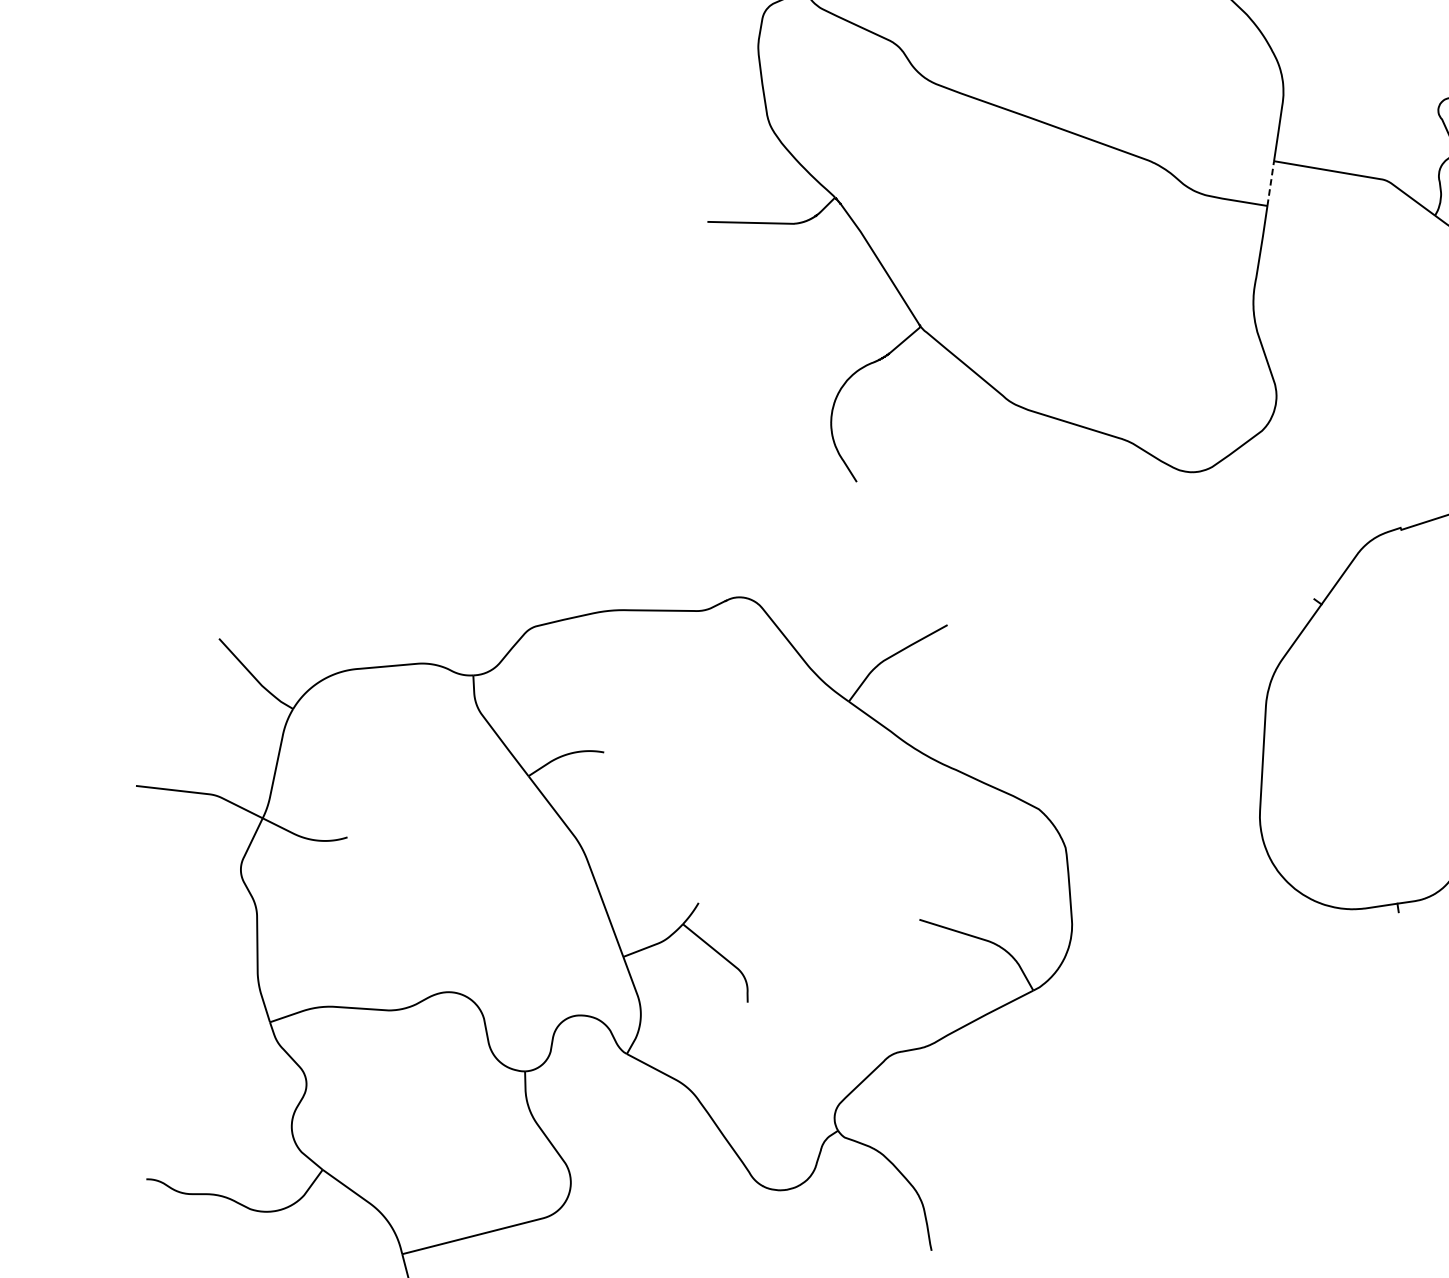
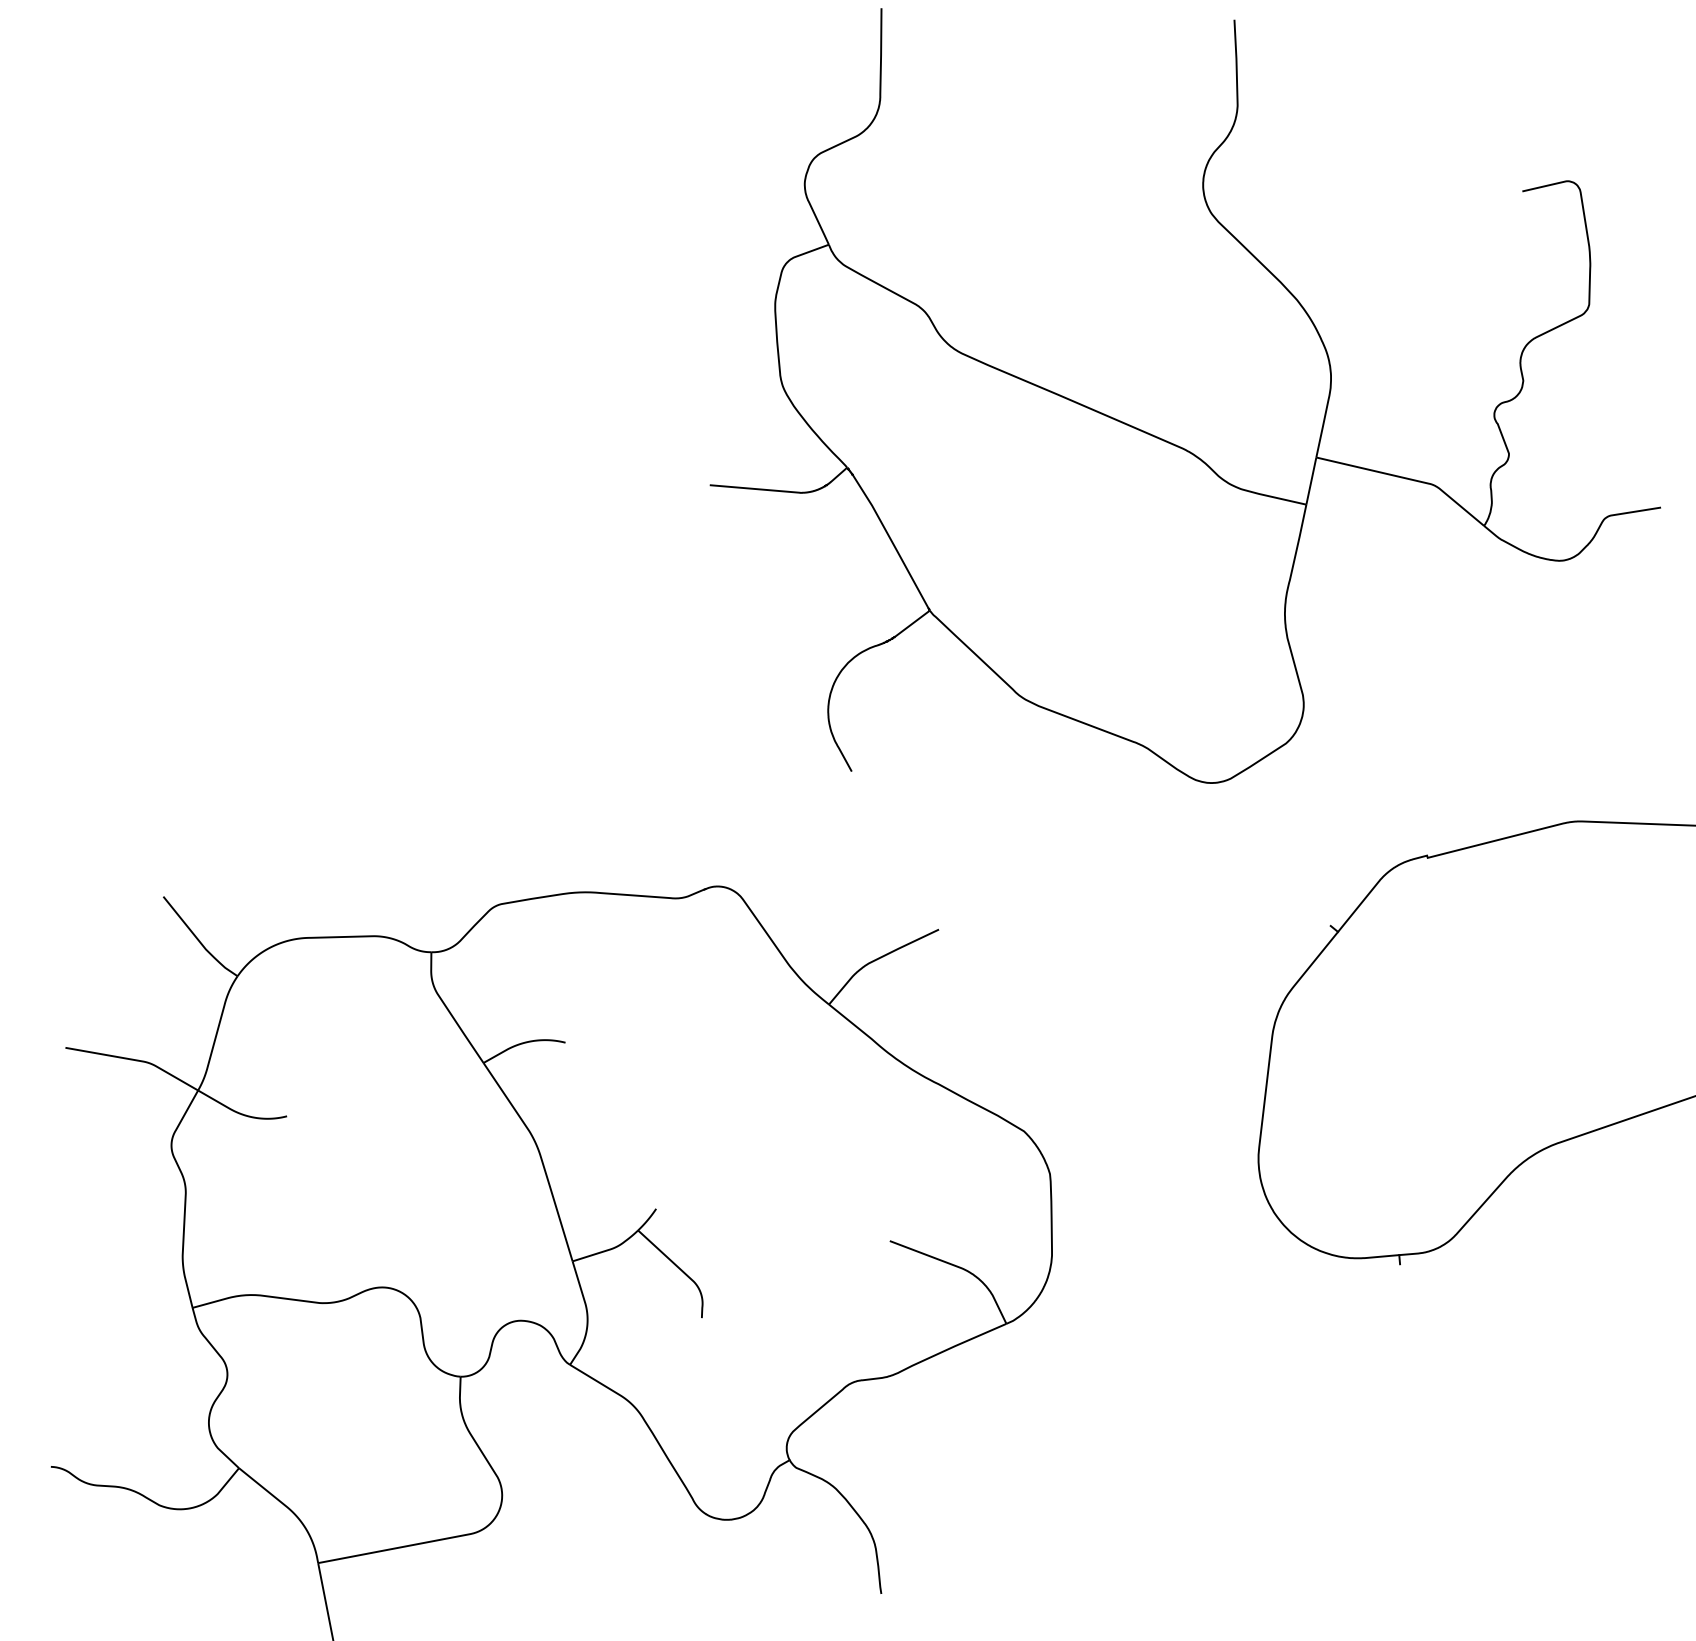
line: (1270, 182) -> (1311, 479), dashed -> solid

